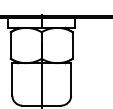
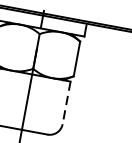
line: (71, 79) -> (67, 102), solid -> dashed

